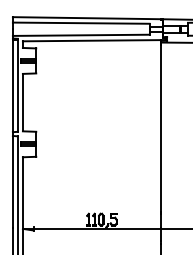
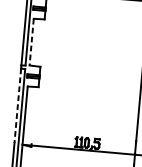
line: (22, 102) -> (31, 42), solid -> dashed
line: (12, 181) -> (17, 105), solid -> dashed

